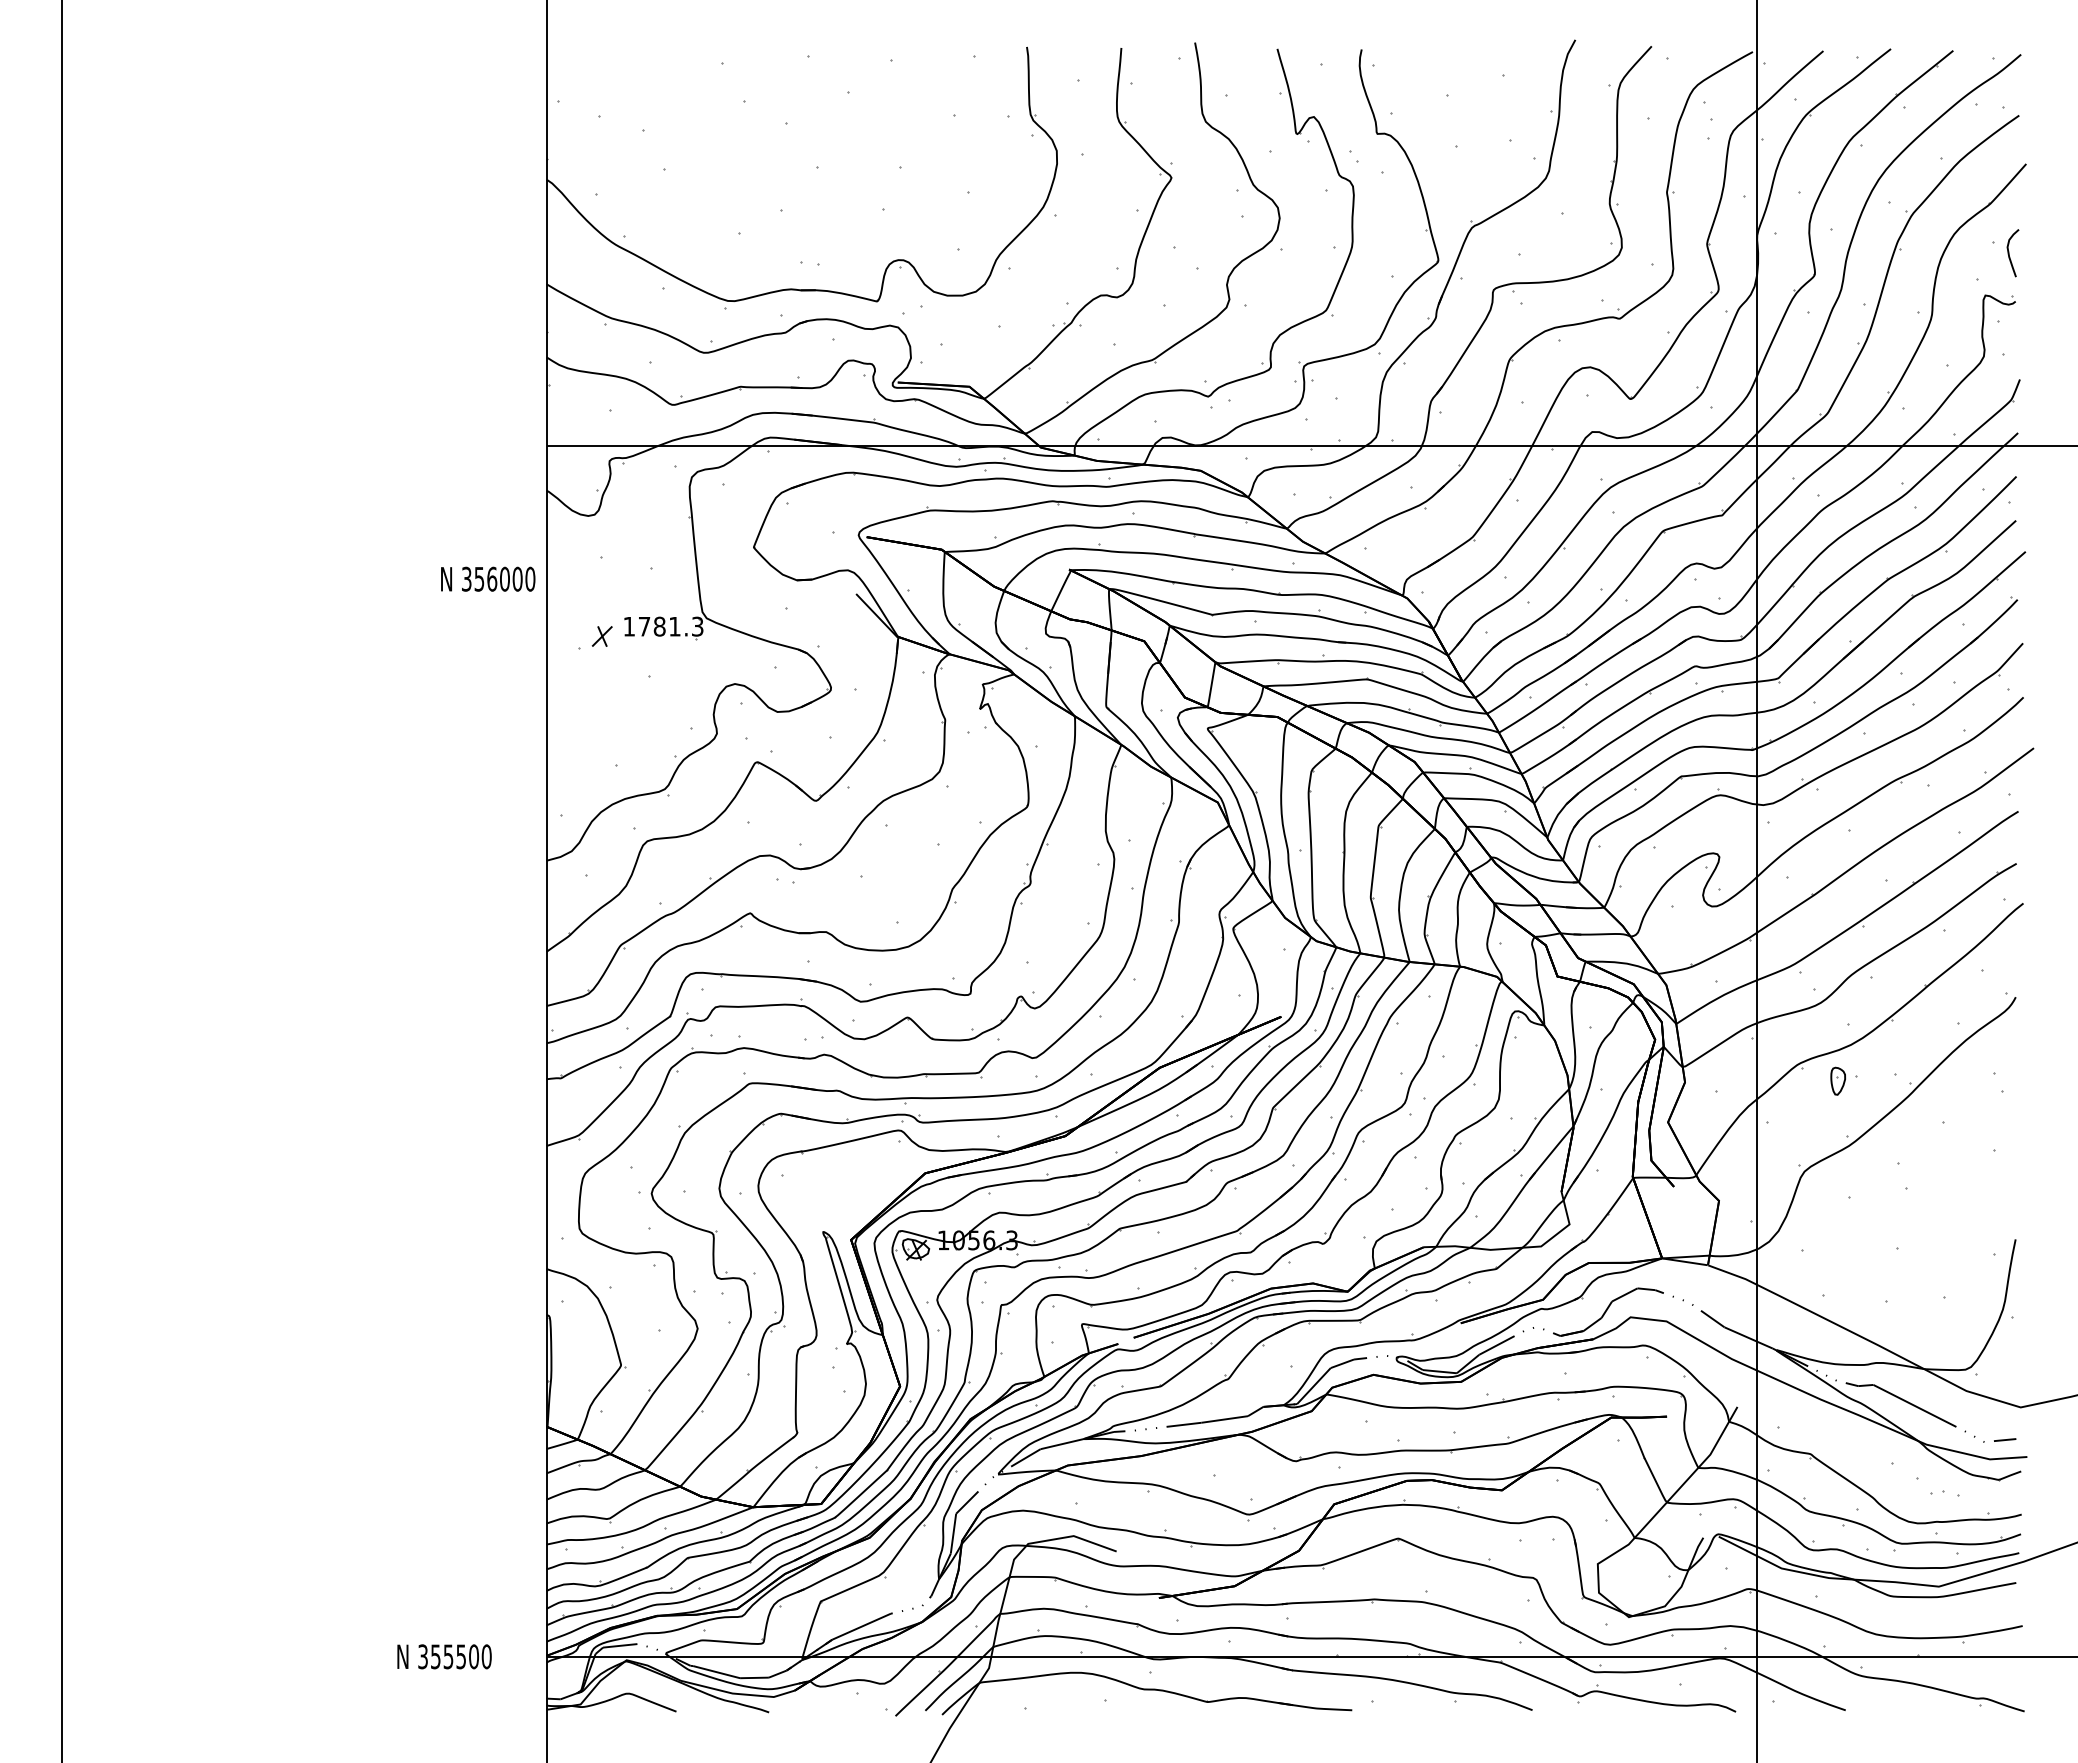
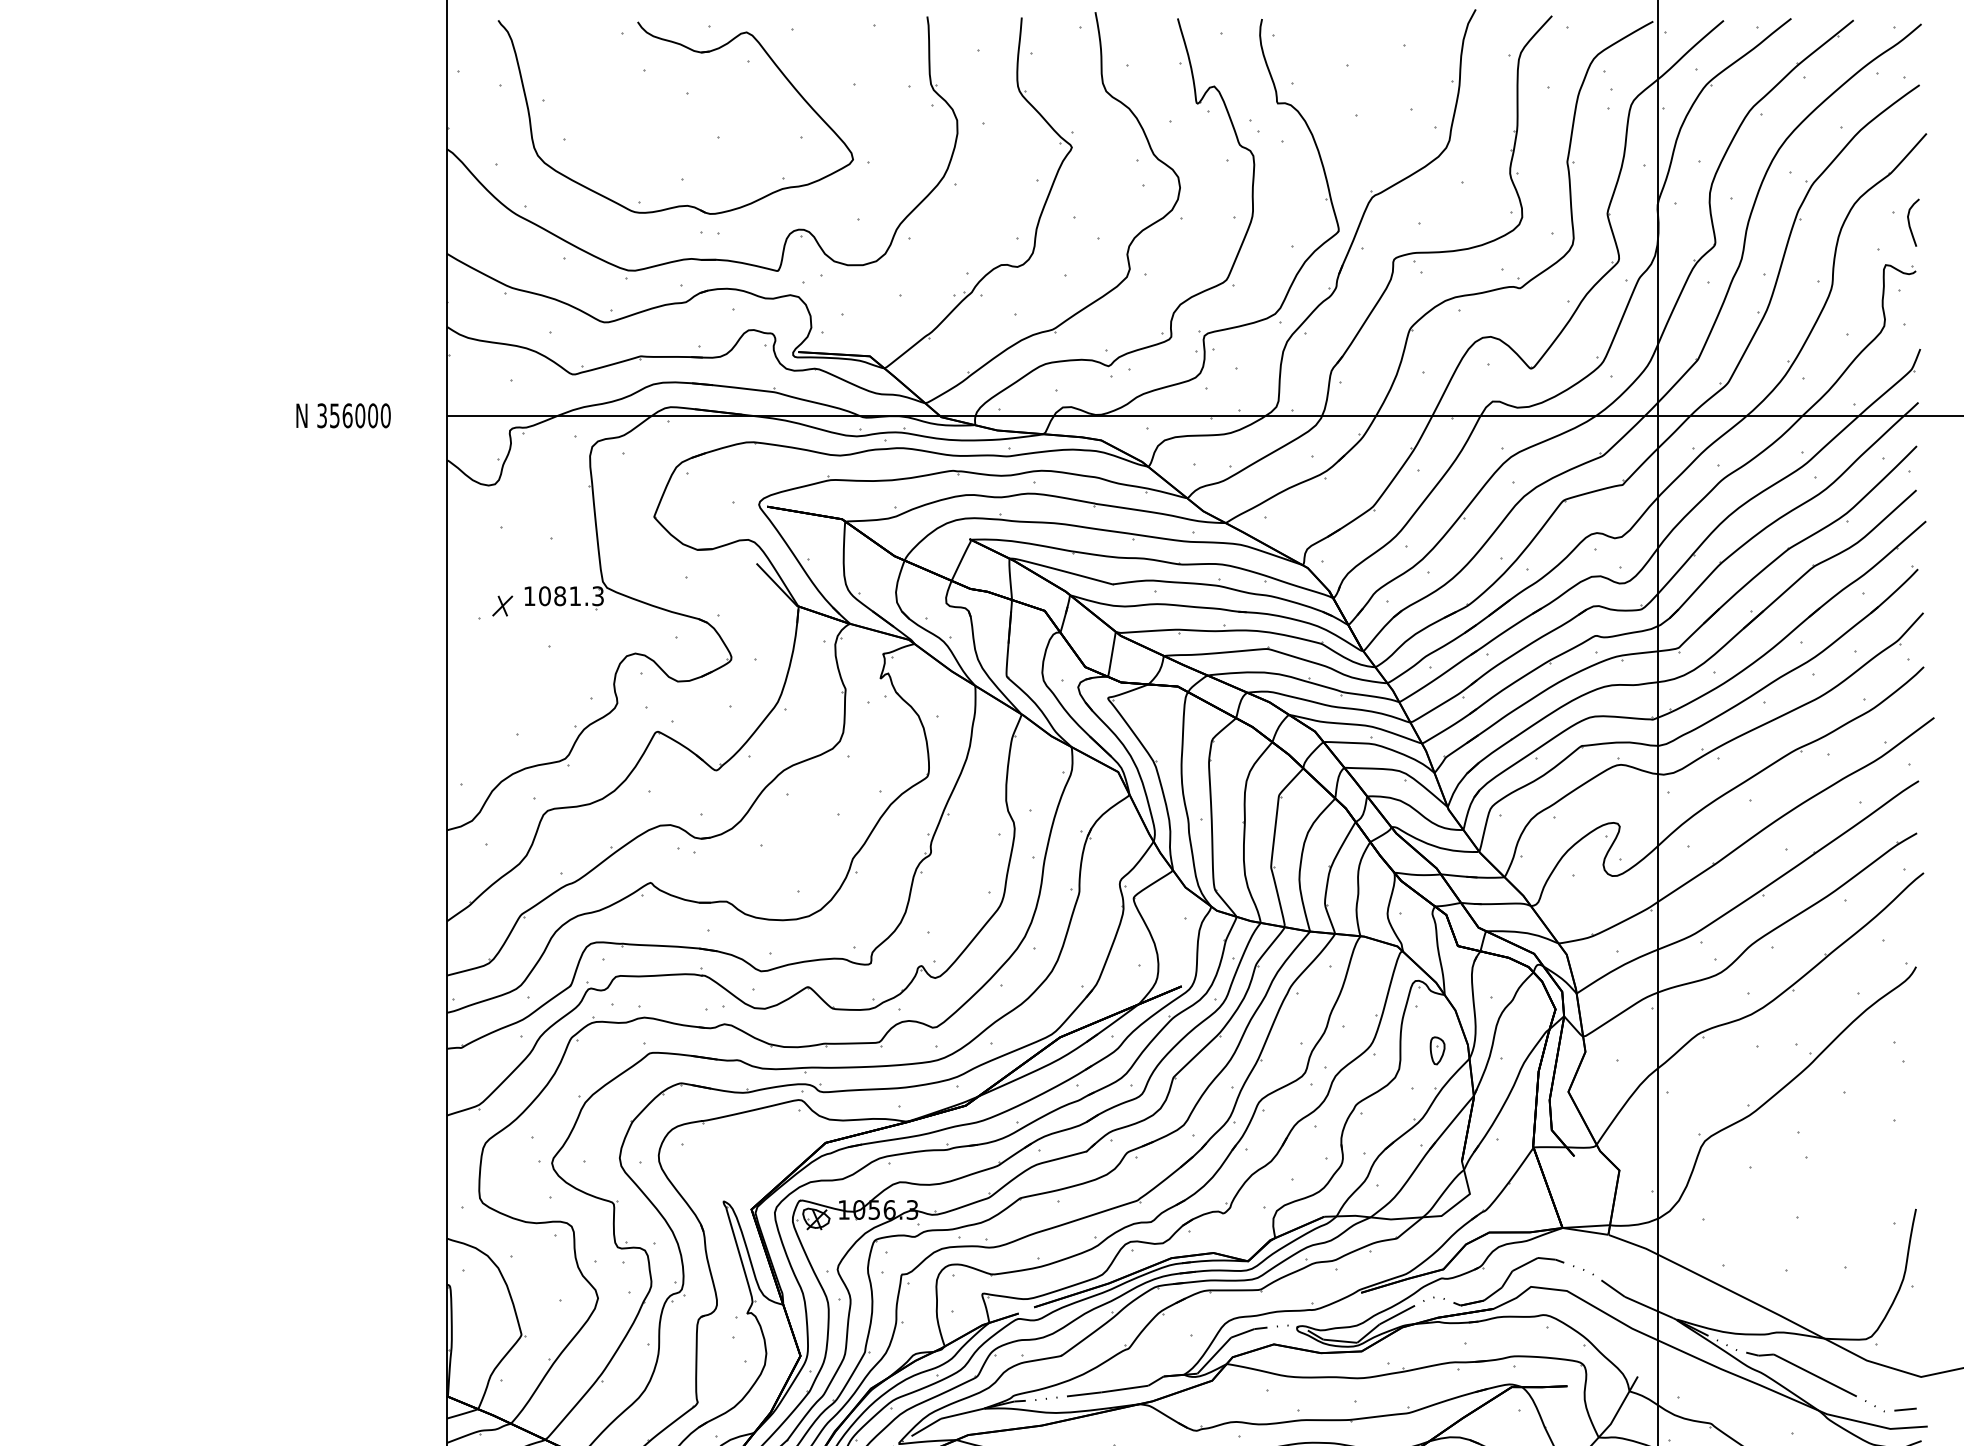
part: (793, 82) -> (693, 52), added
text: (488, 578) -> (343, 415), moved
text: (644, 626) -> (544, 596), 1781.3 -> 1081.3
part: (1837, 1080) -> (1436, 1050), moved

